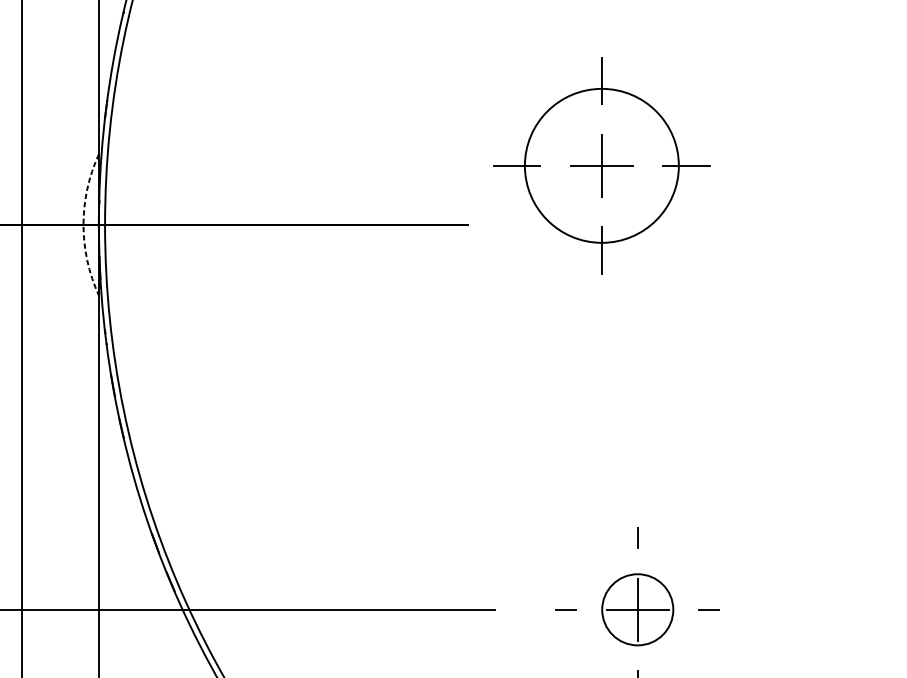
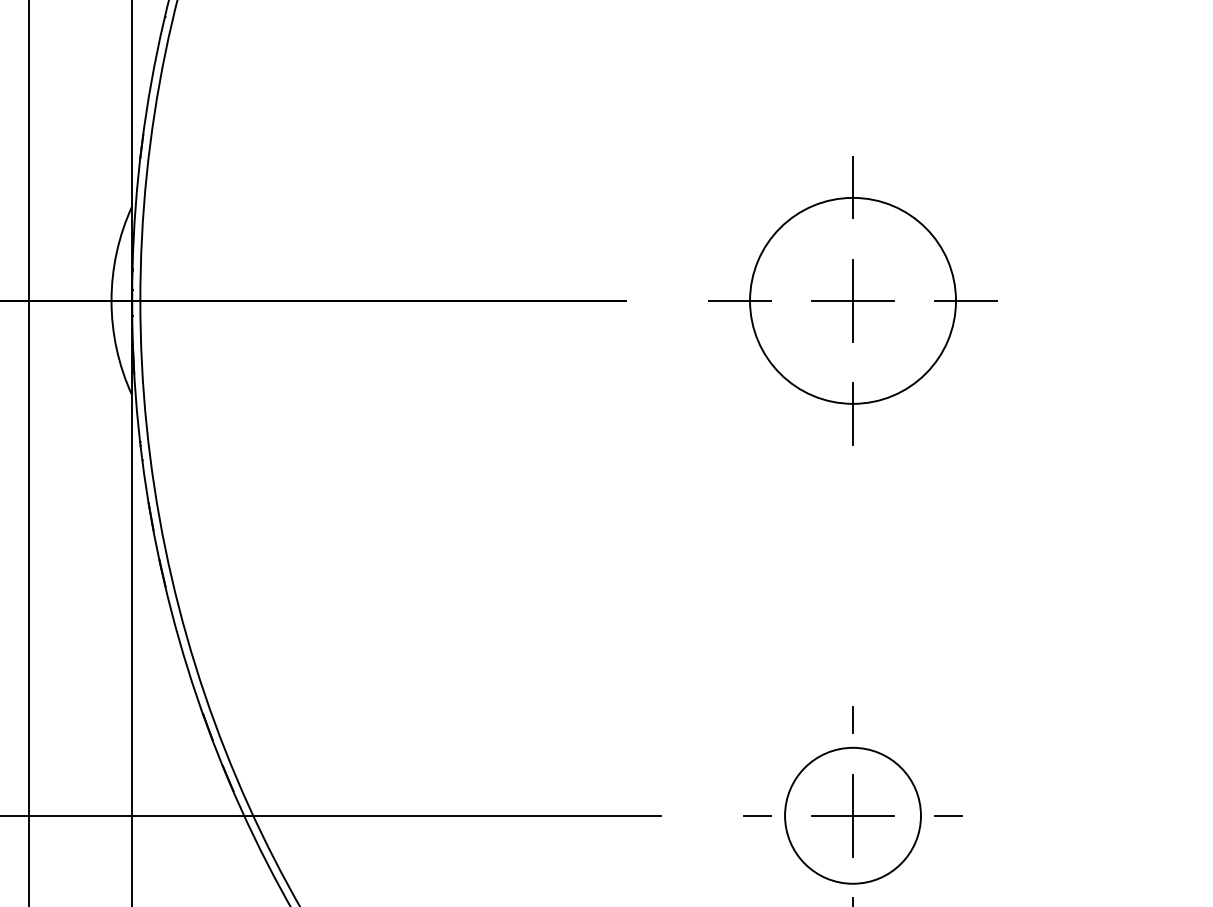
part: (601, 165) -> (852, 300), moved
arc: (83, 224) -> (111, 300), dashed -> solid
circle: (637, 609) -> (852, 815), size x1.43

